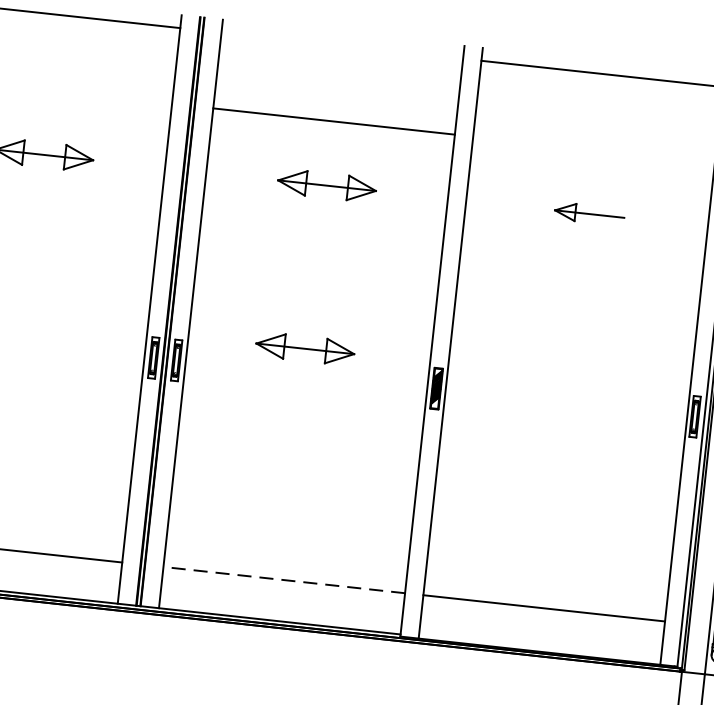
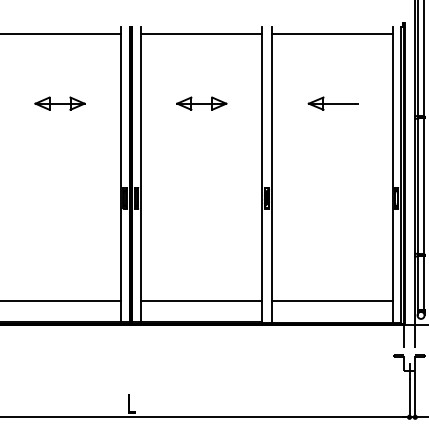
line: (333, 121) -> (201, 33), moved
part: (587, 213) -> (332, 103), size x1.43
part: (304, 348) -> (199, 185), removed
line: (283, 580) -> (201, 301), dashed -> solid

